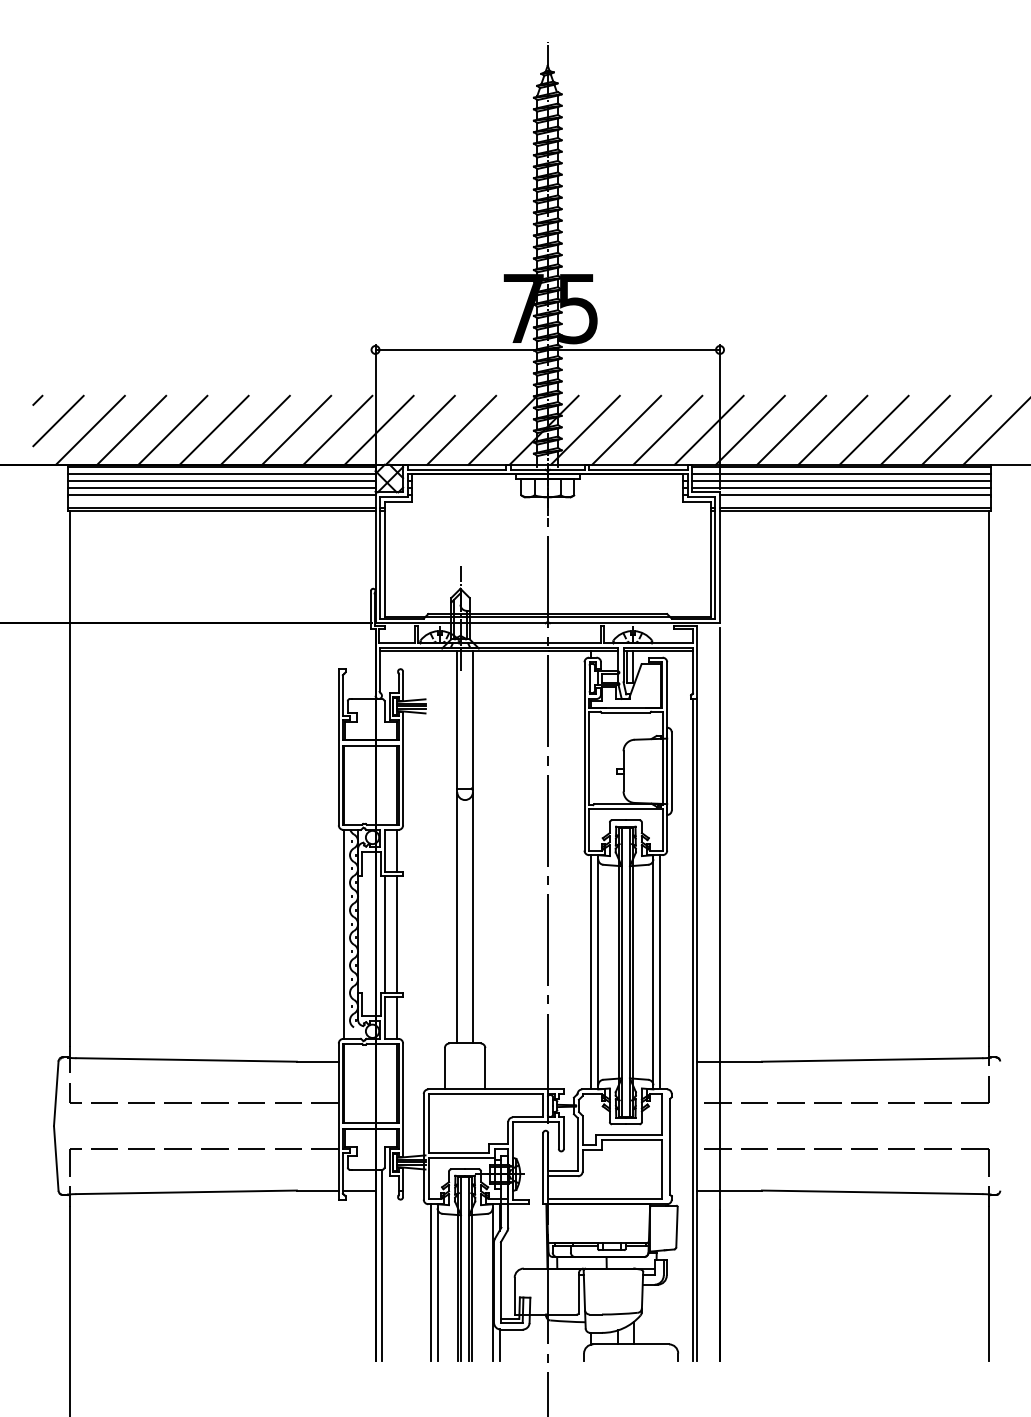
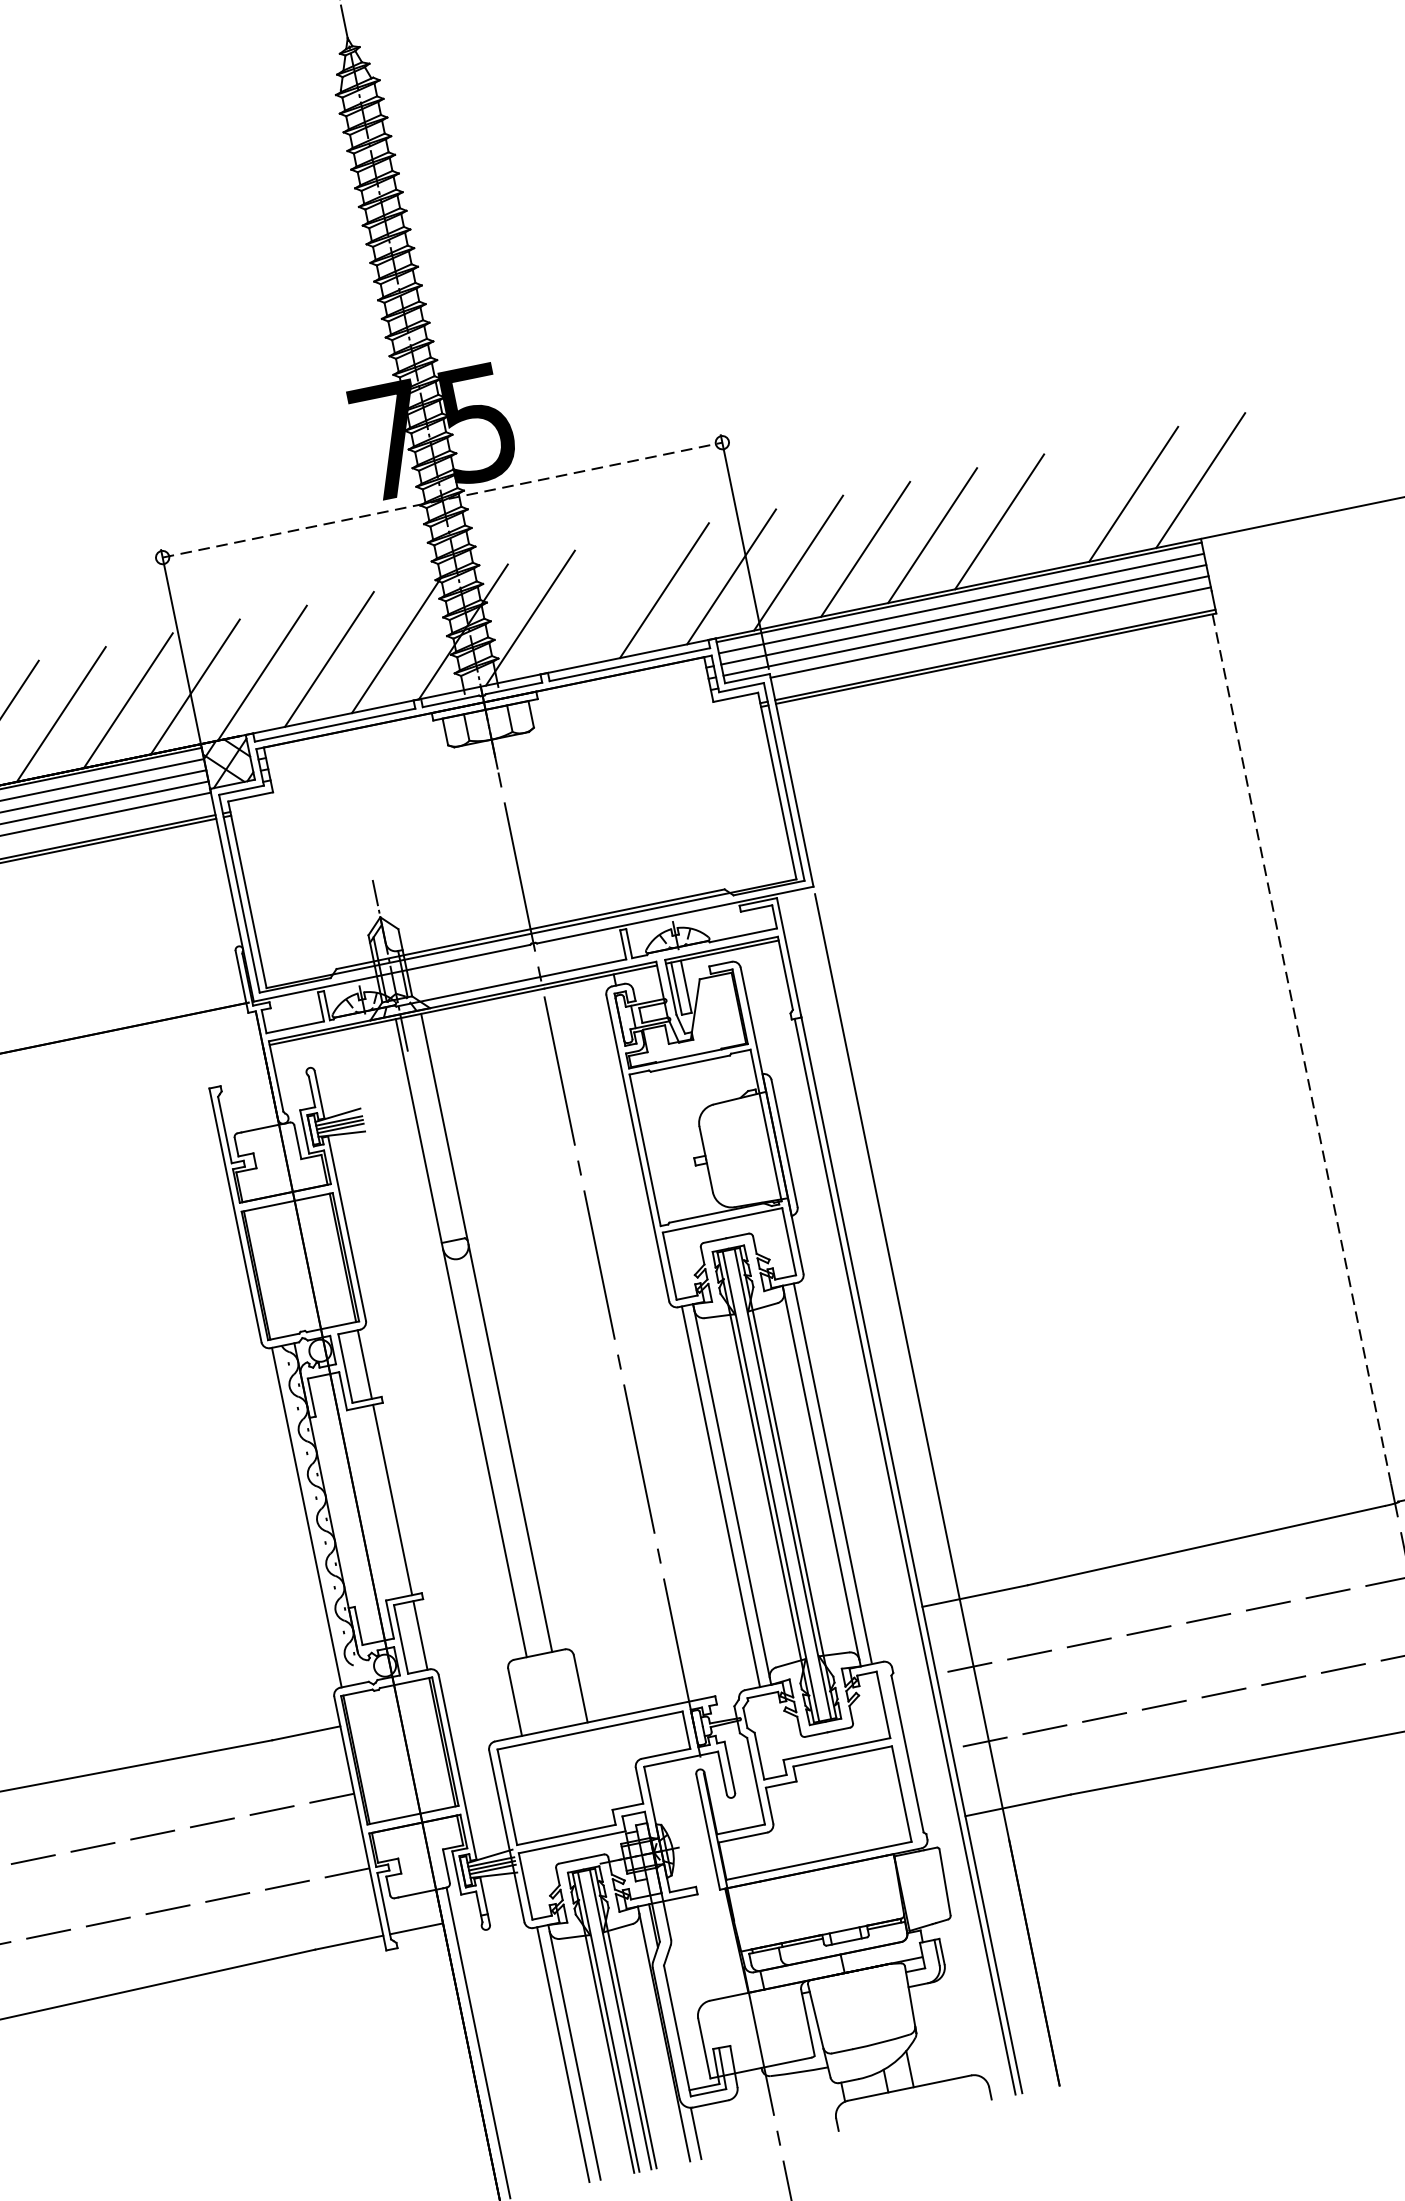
line: (548, 349) -> (443, 499), solid -> dashed
line: (626, 429) -> (596, 603), removed
line: (914, 429) -> (1064, 507), removed
line: (988, 778) -> (1301, 1049), solid -> dashed
line: (385, 933) -> (373, 1502), removed

